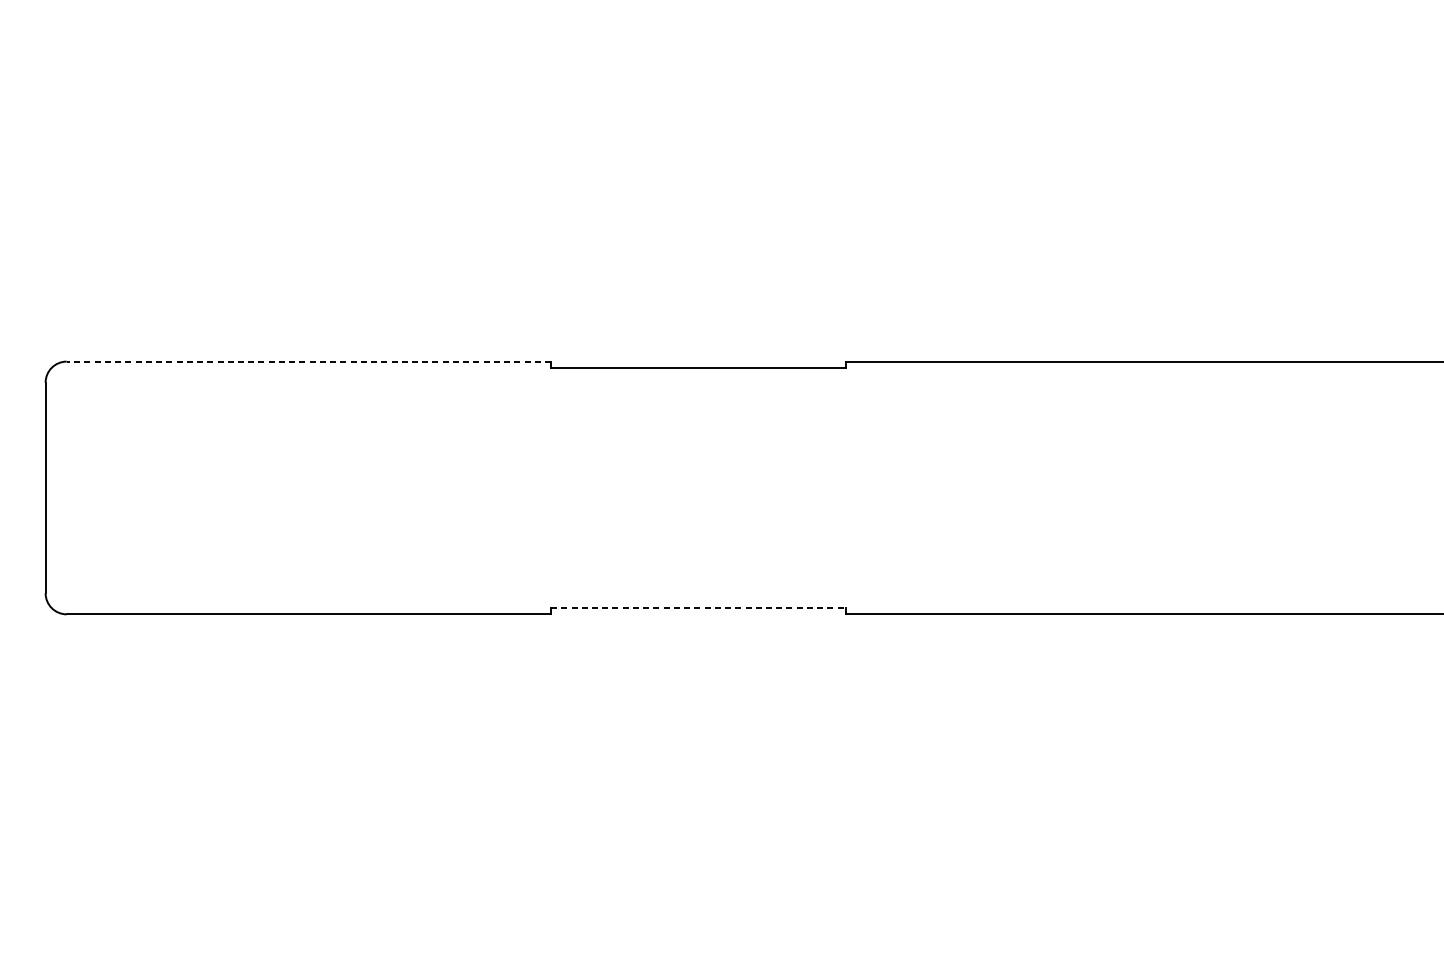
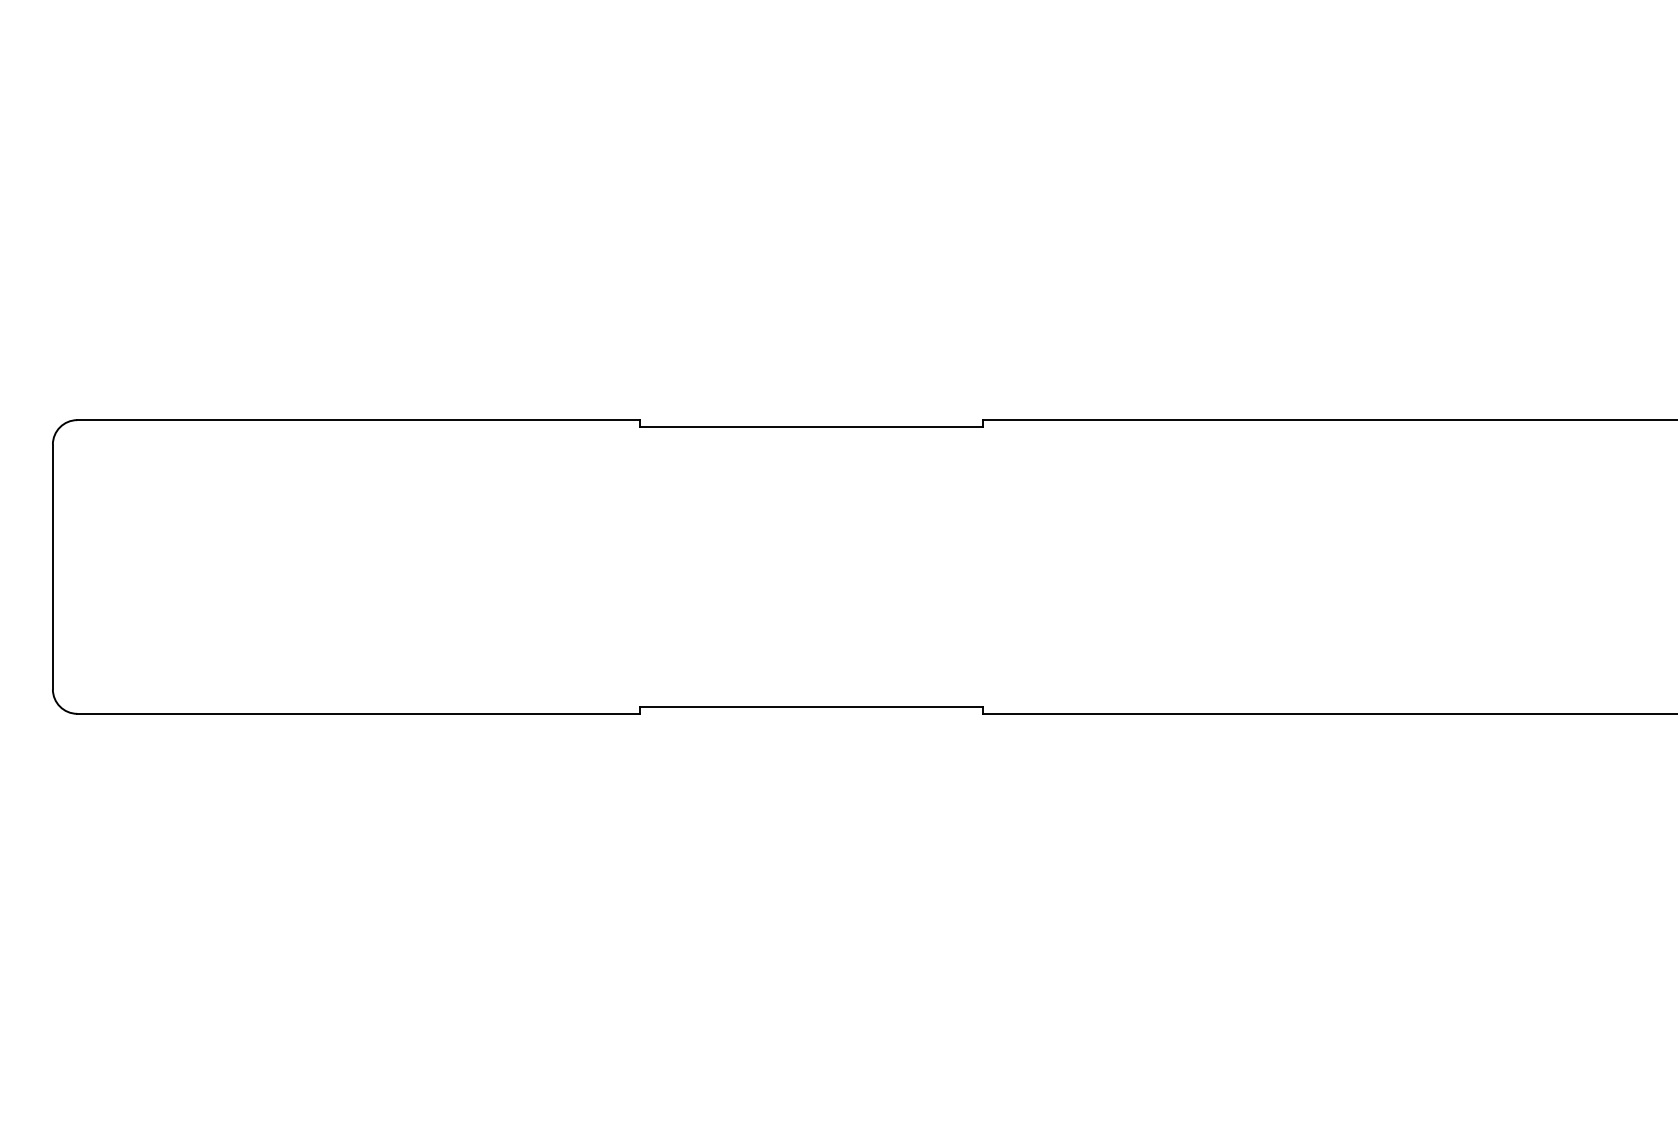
line: (308, 361) -> (358, 420), dashed -> solid
line: (699, 608) -> (812, 706), dashed -> solid

